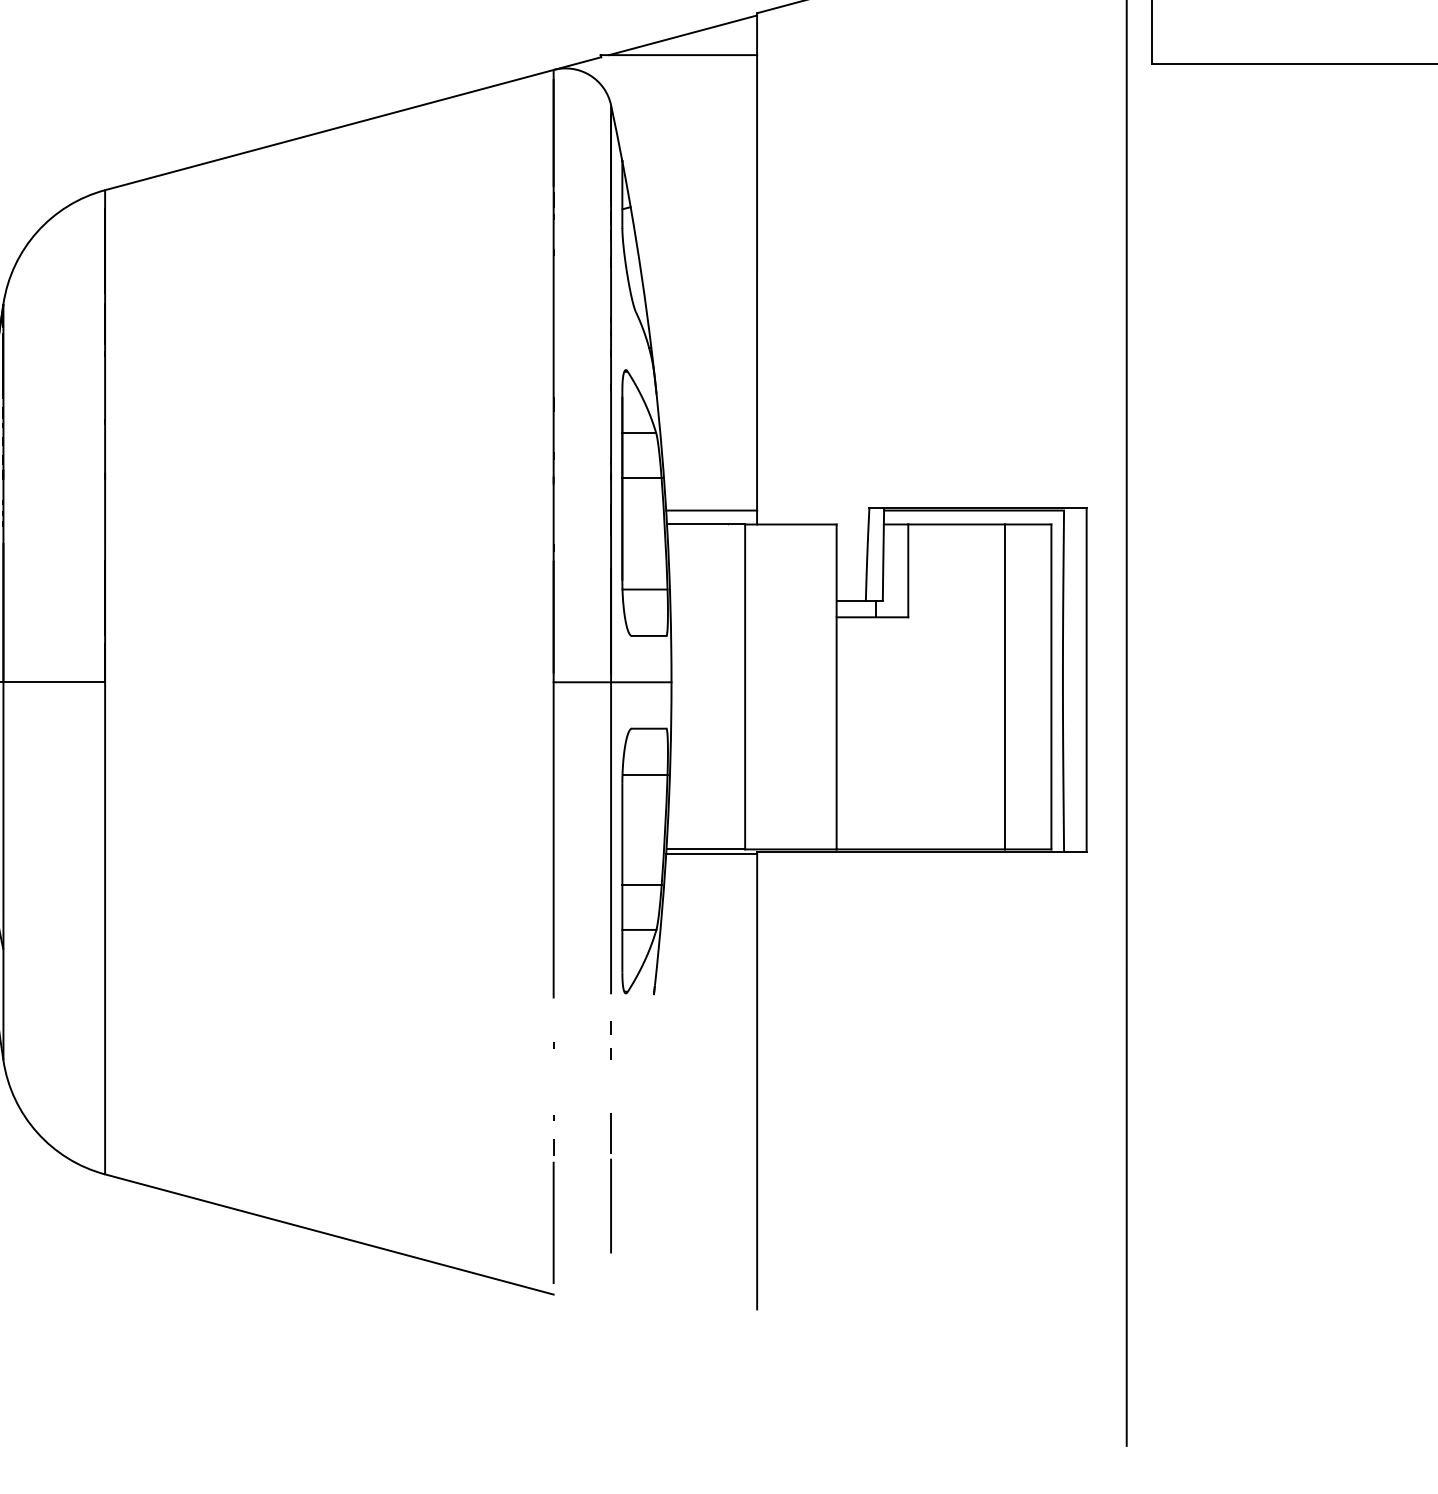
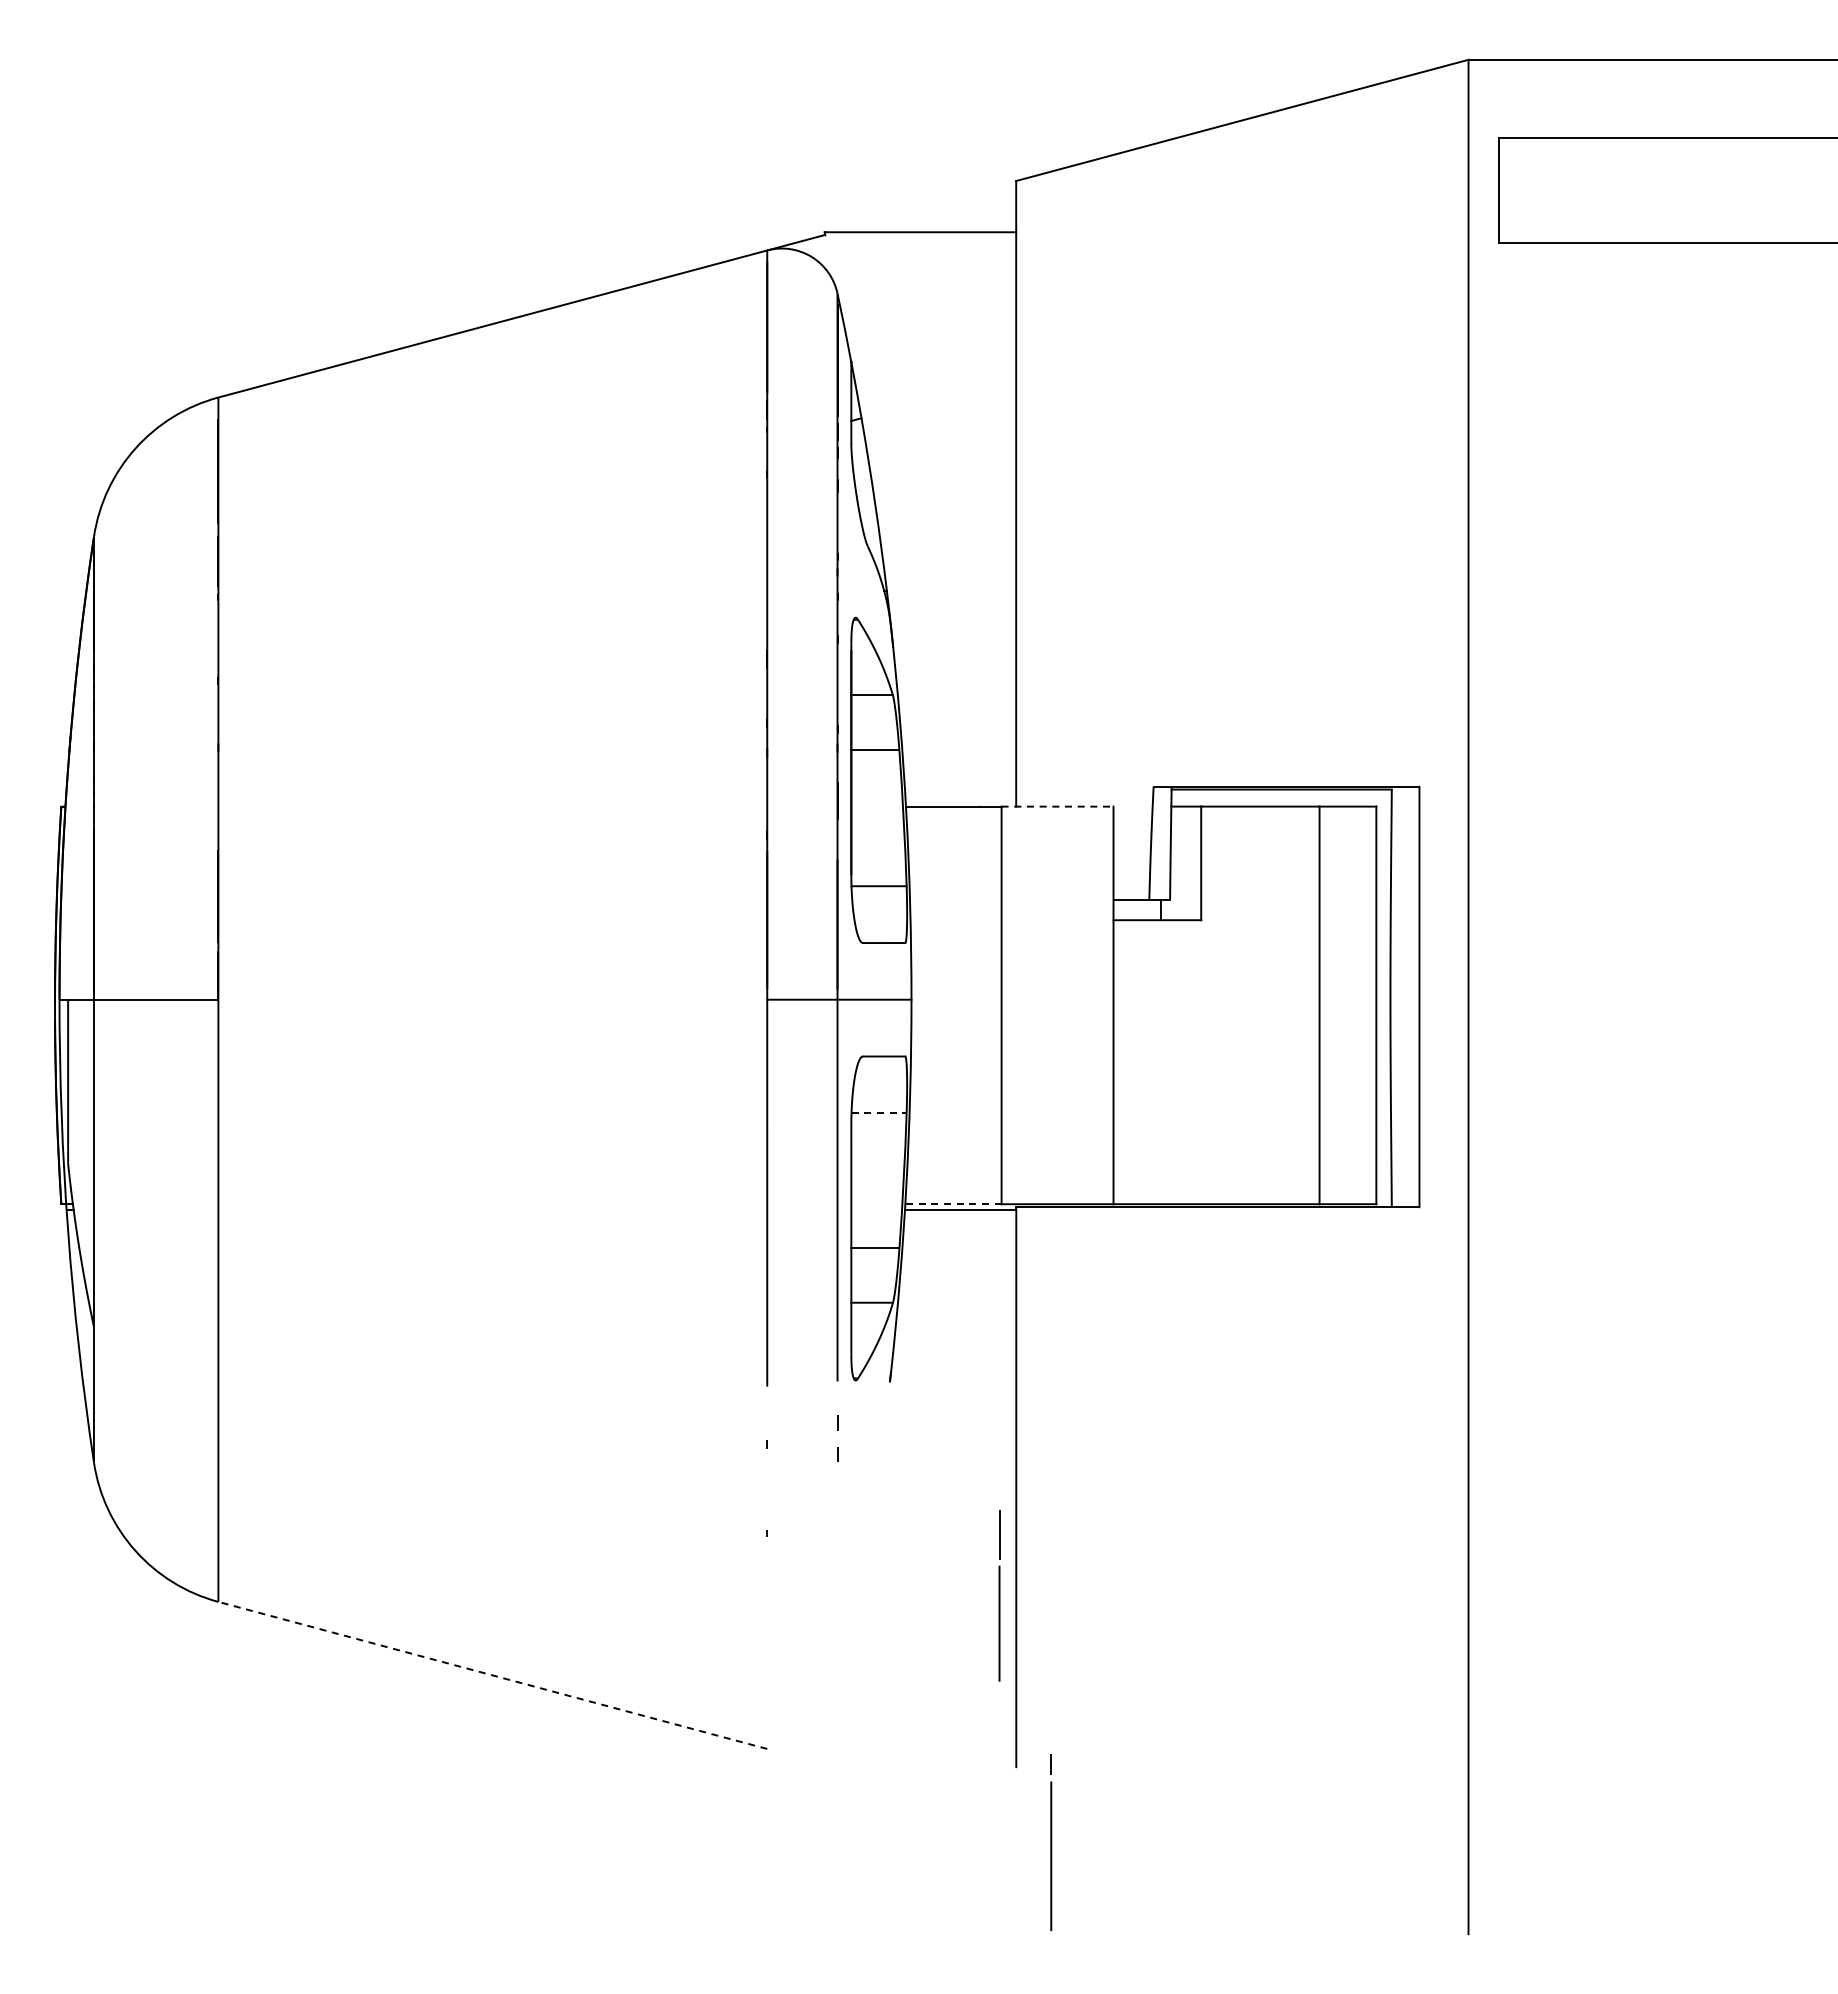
line: (682, 34) -> (925, 207), removed
line: (711, 510) -> (960, 789), removed
line: (790, 524) -> (1057, 806), solid -> dashed
line: (645, 775) -> (879, 1113), solid -> dashed
line: (705, 849) -> (952, 1204), solid -> dashed
line: (611, 1183) -> (999, 1595), moved
line: (553, 1211) -> (1051, 1842), moved
line: (329, 1234) -> (492, 1675), solid -> dashed

